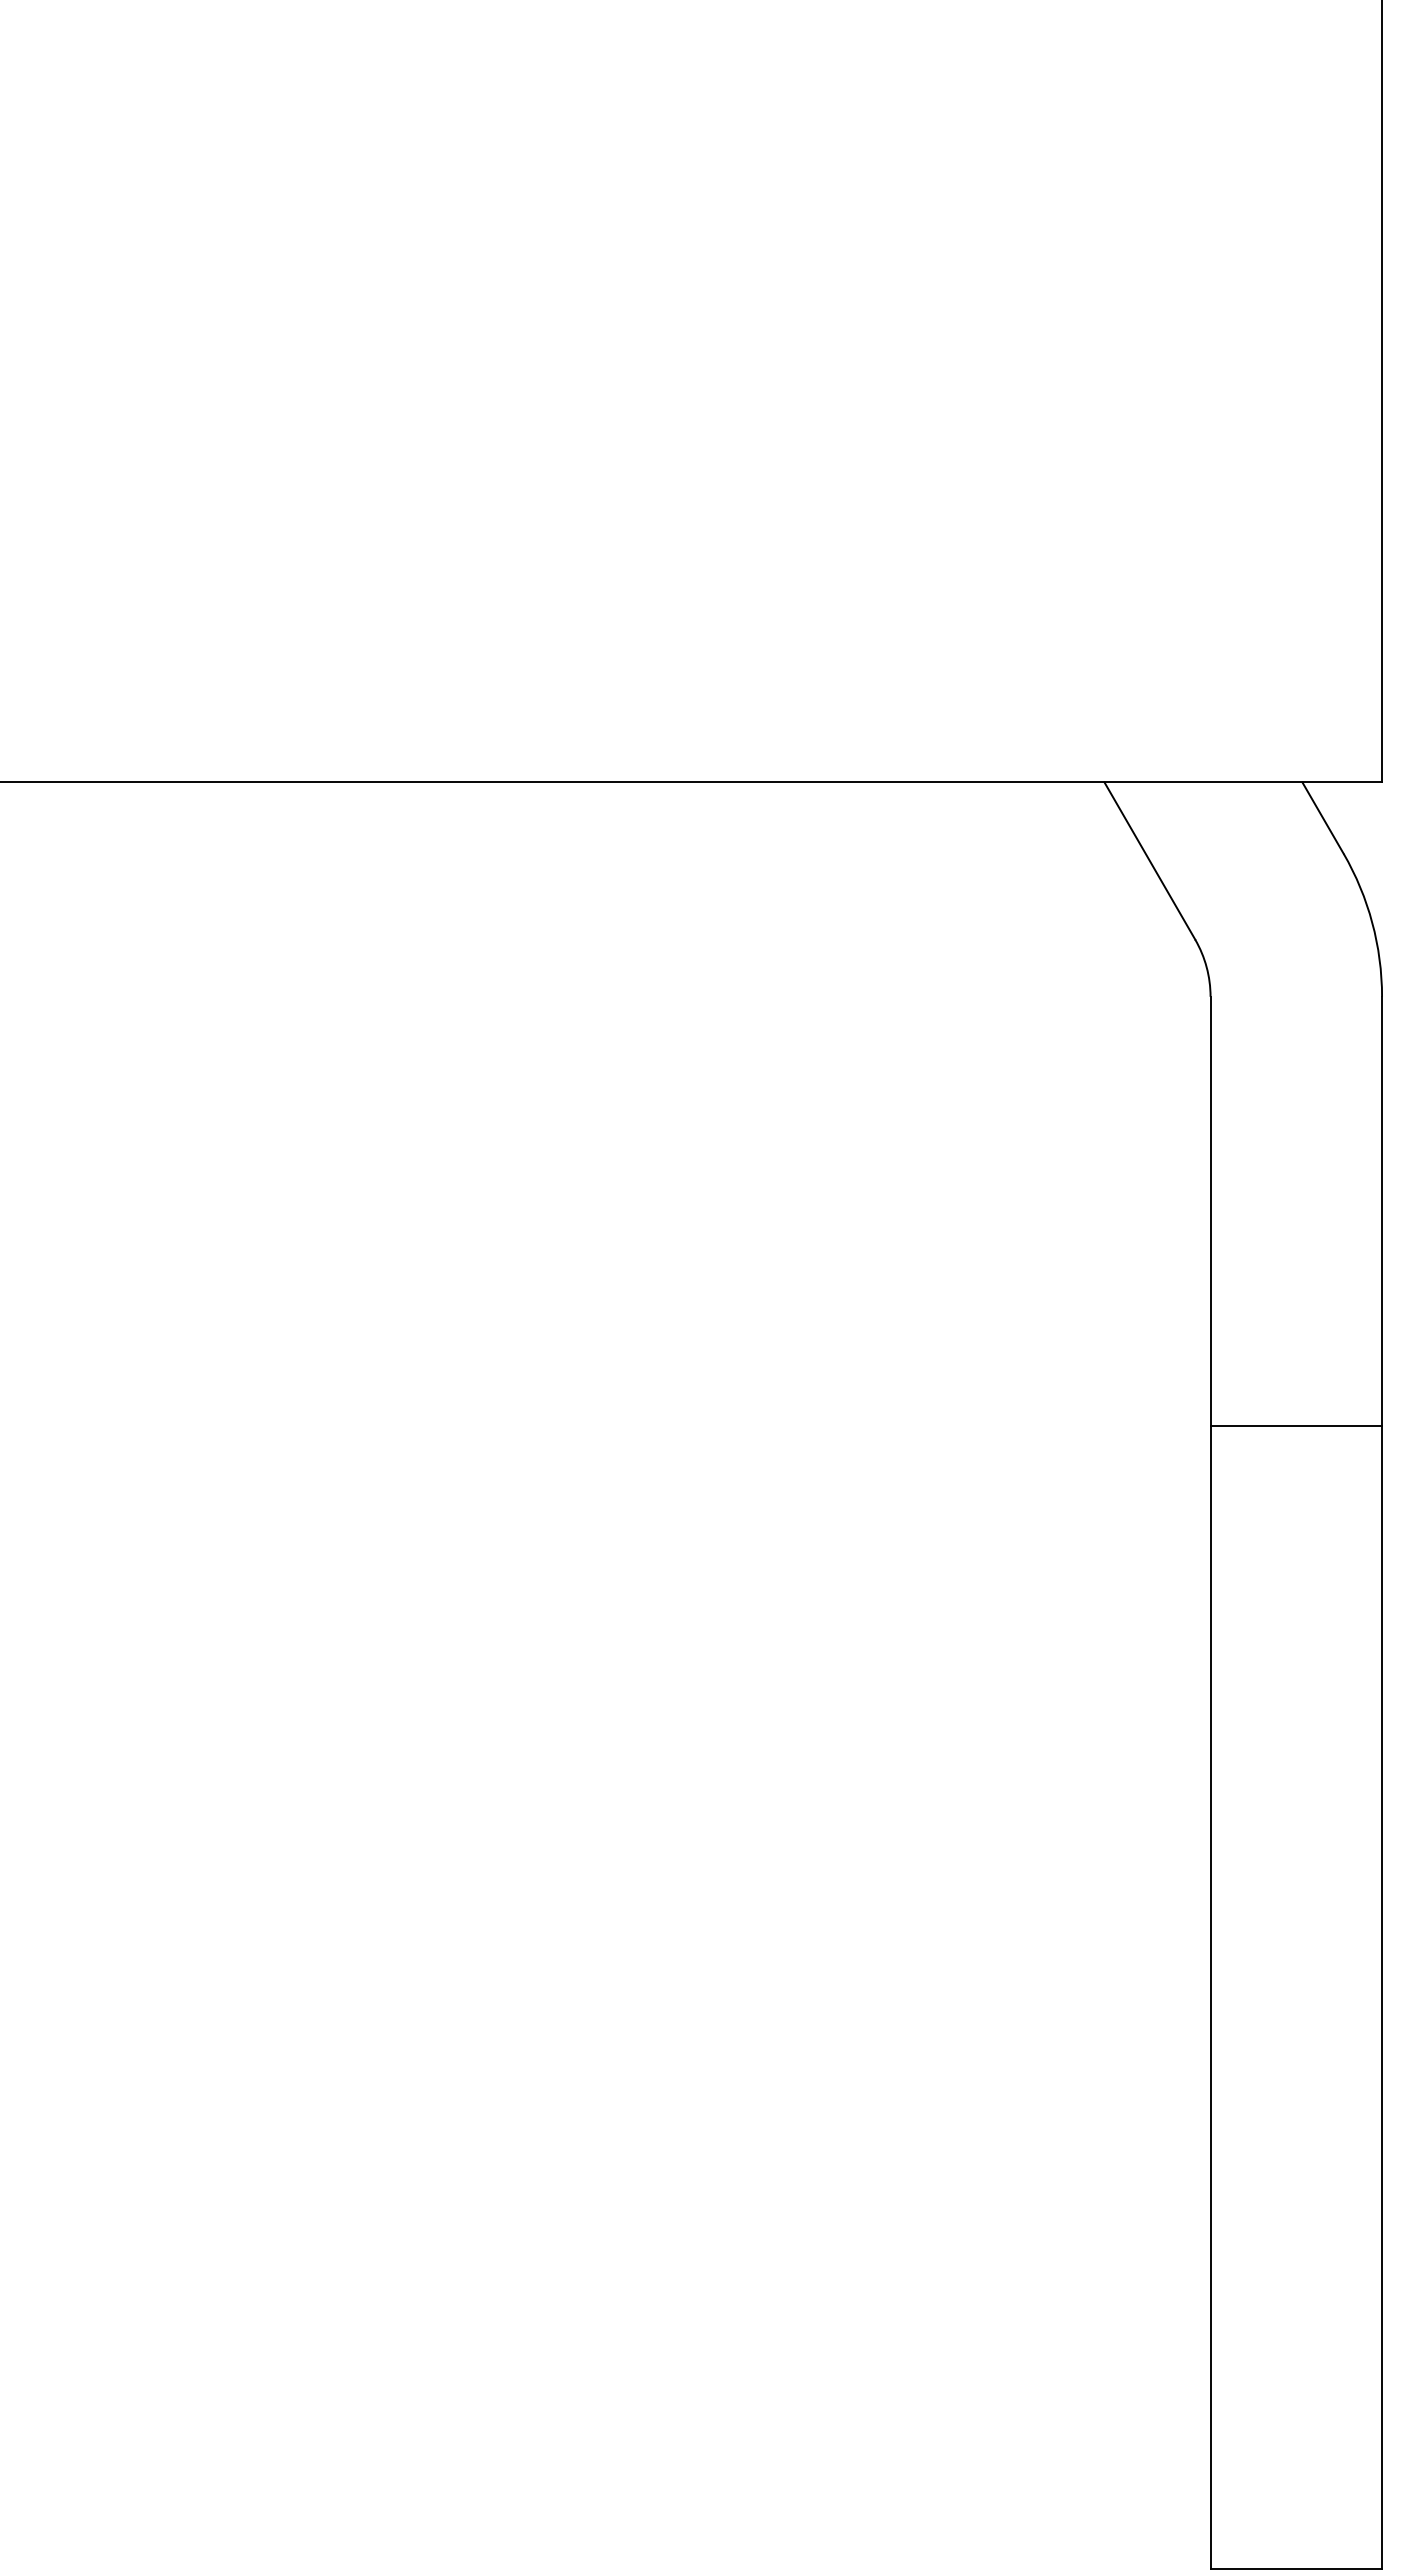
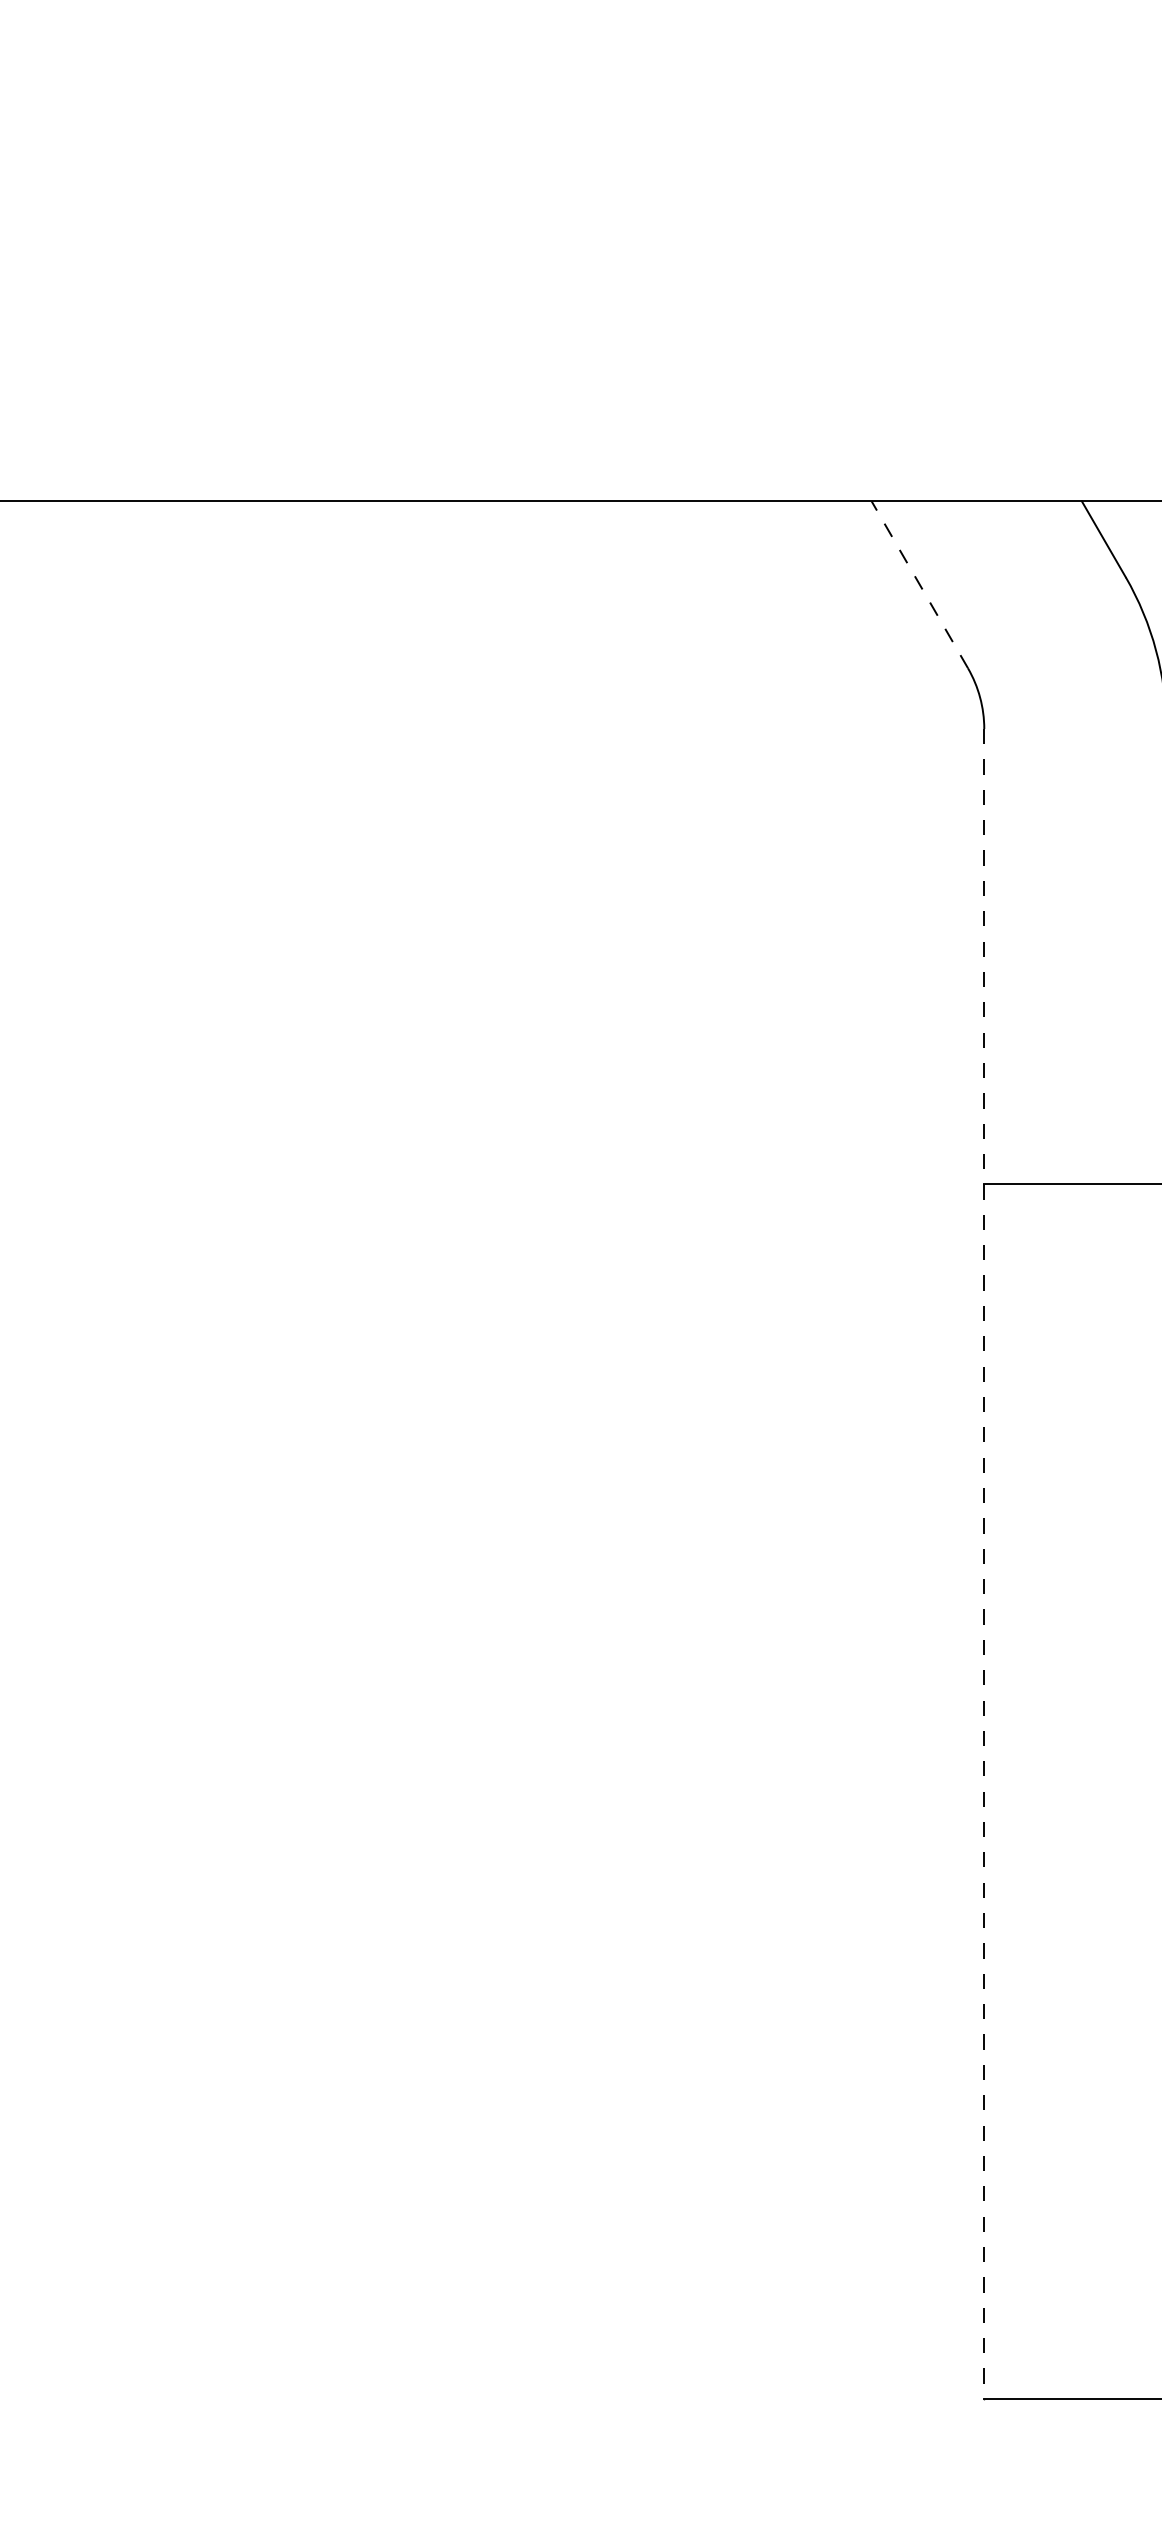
line: (1149, 861) -> (919, 585), solid -> dashed
line: (1210, 1782) -> (984, 1563), solid -> dashed

